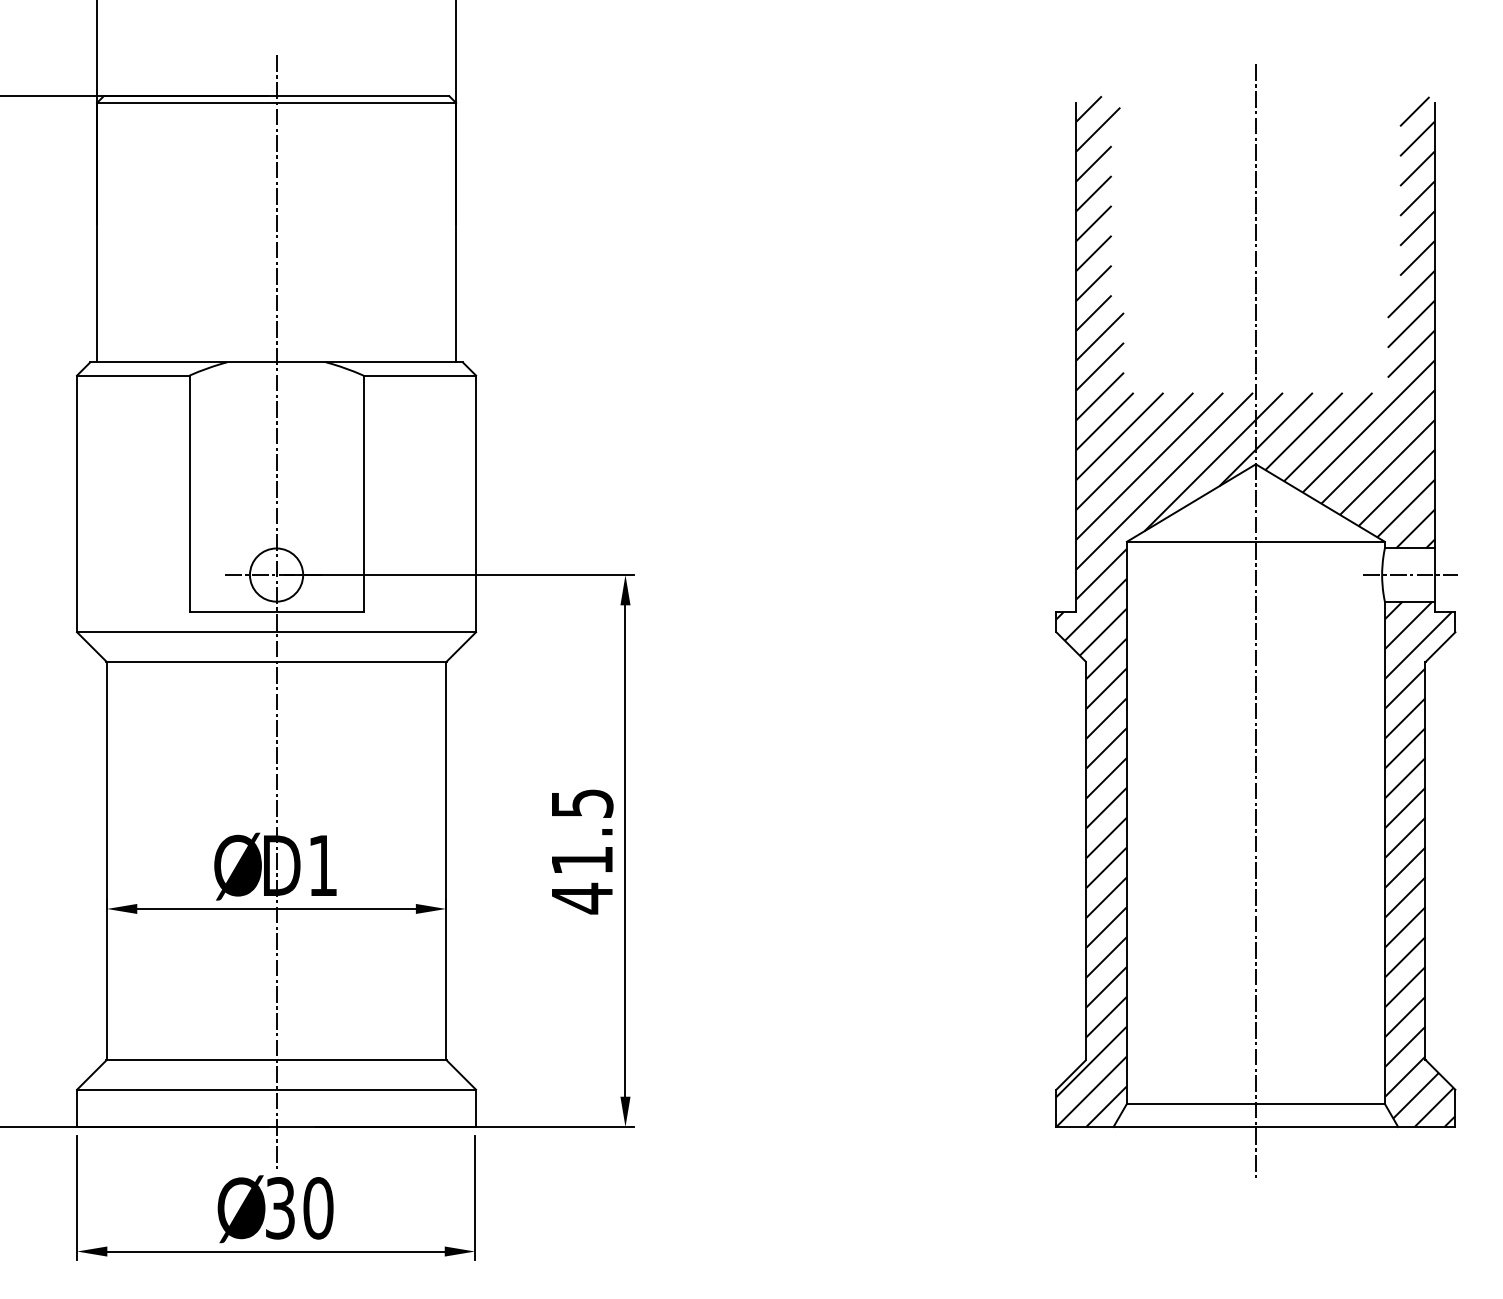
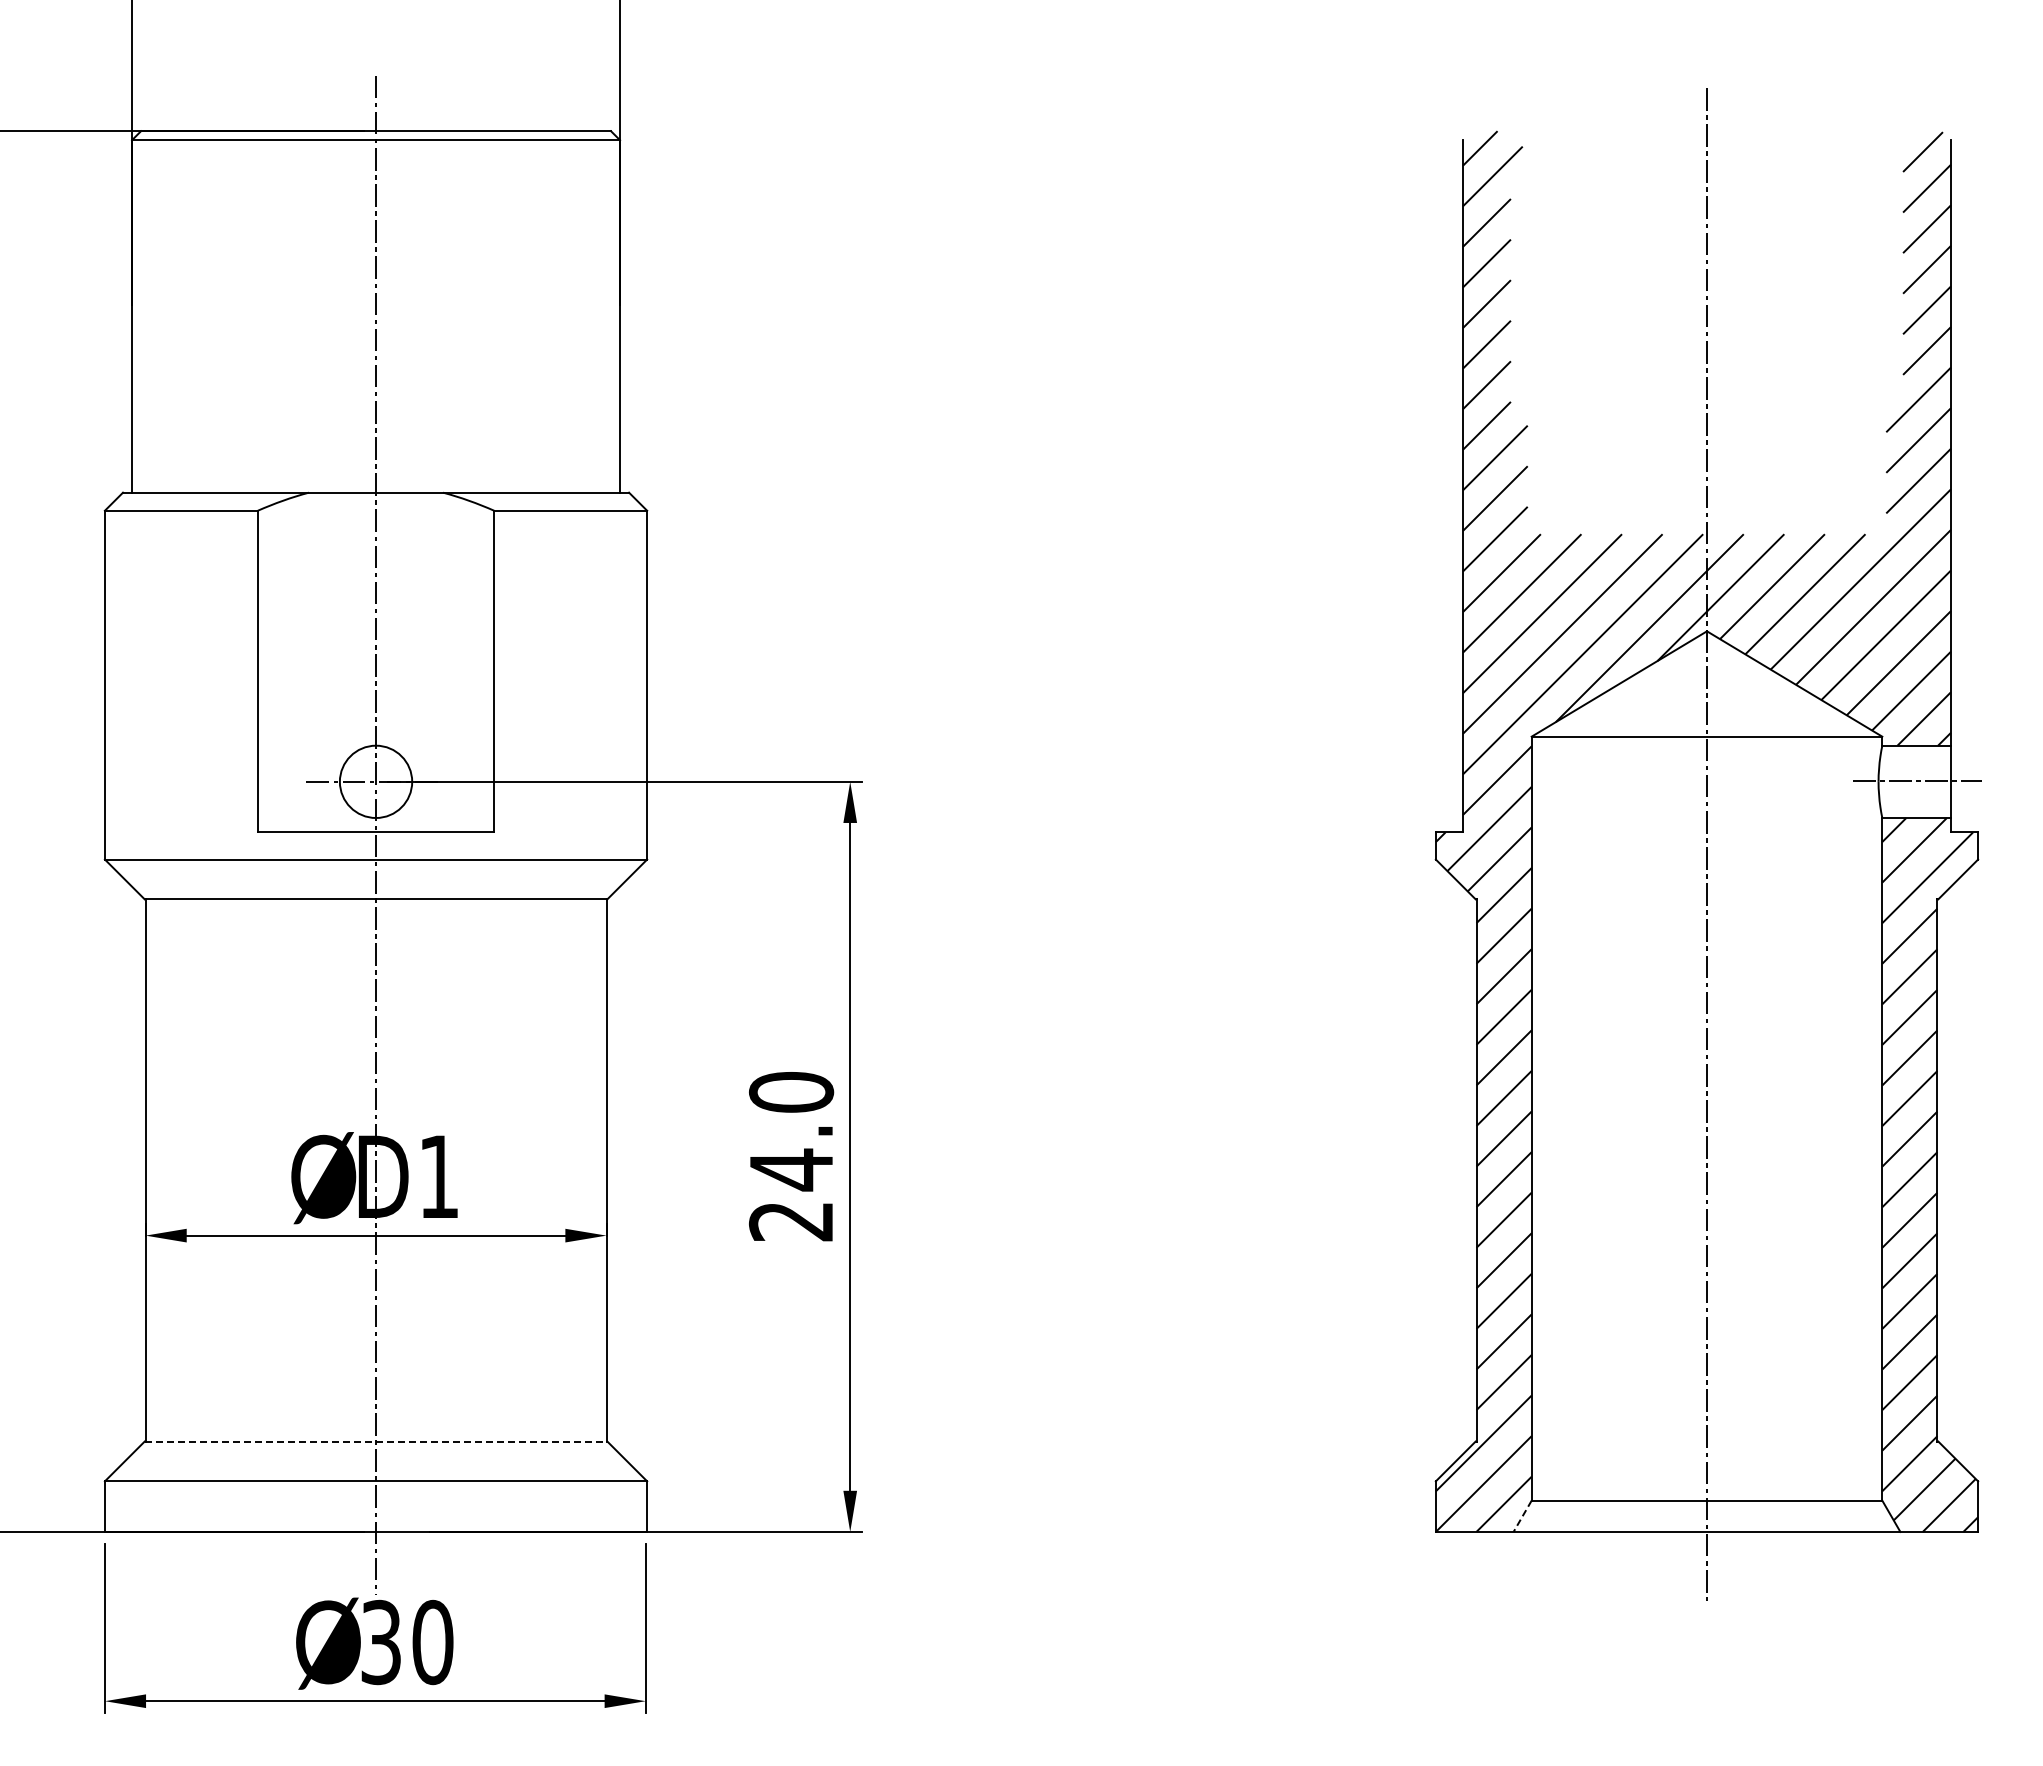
text: (582, 851) -> (791, 1157), 41.5 -> 24.0
line: (276, 1060) -> (376, 1441), solid -> dashed
line: (1120, 1115) -> (1522, 1516), solid -> dashed

